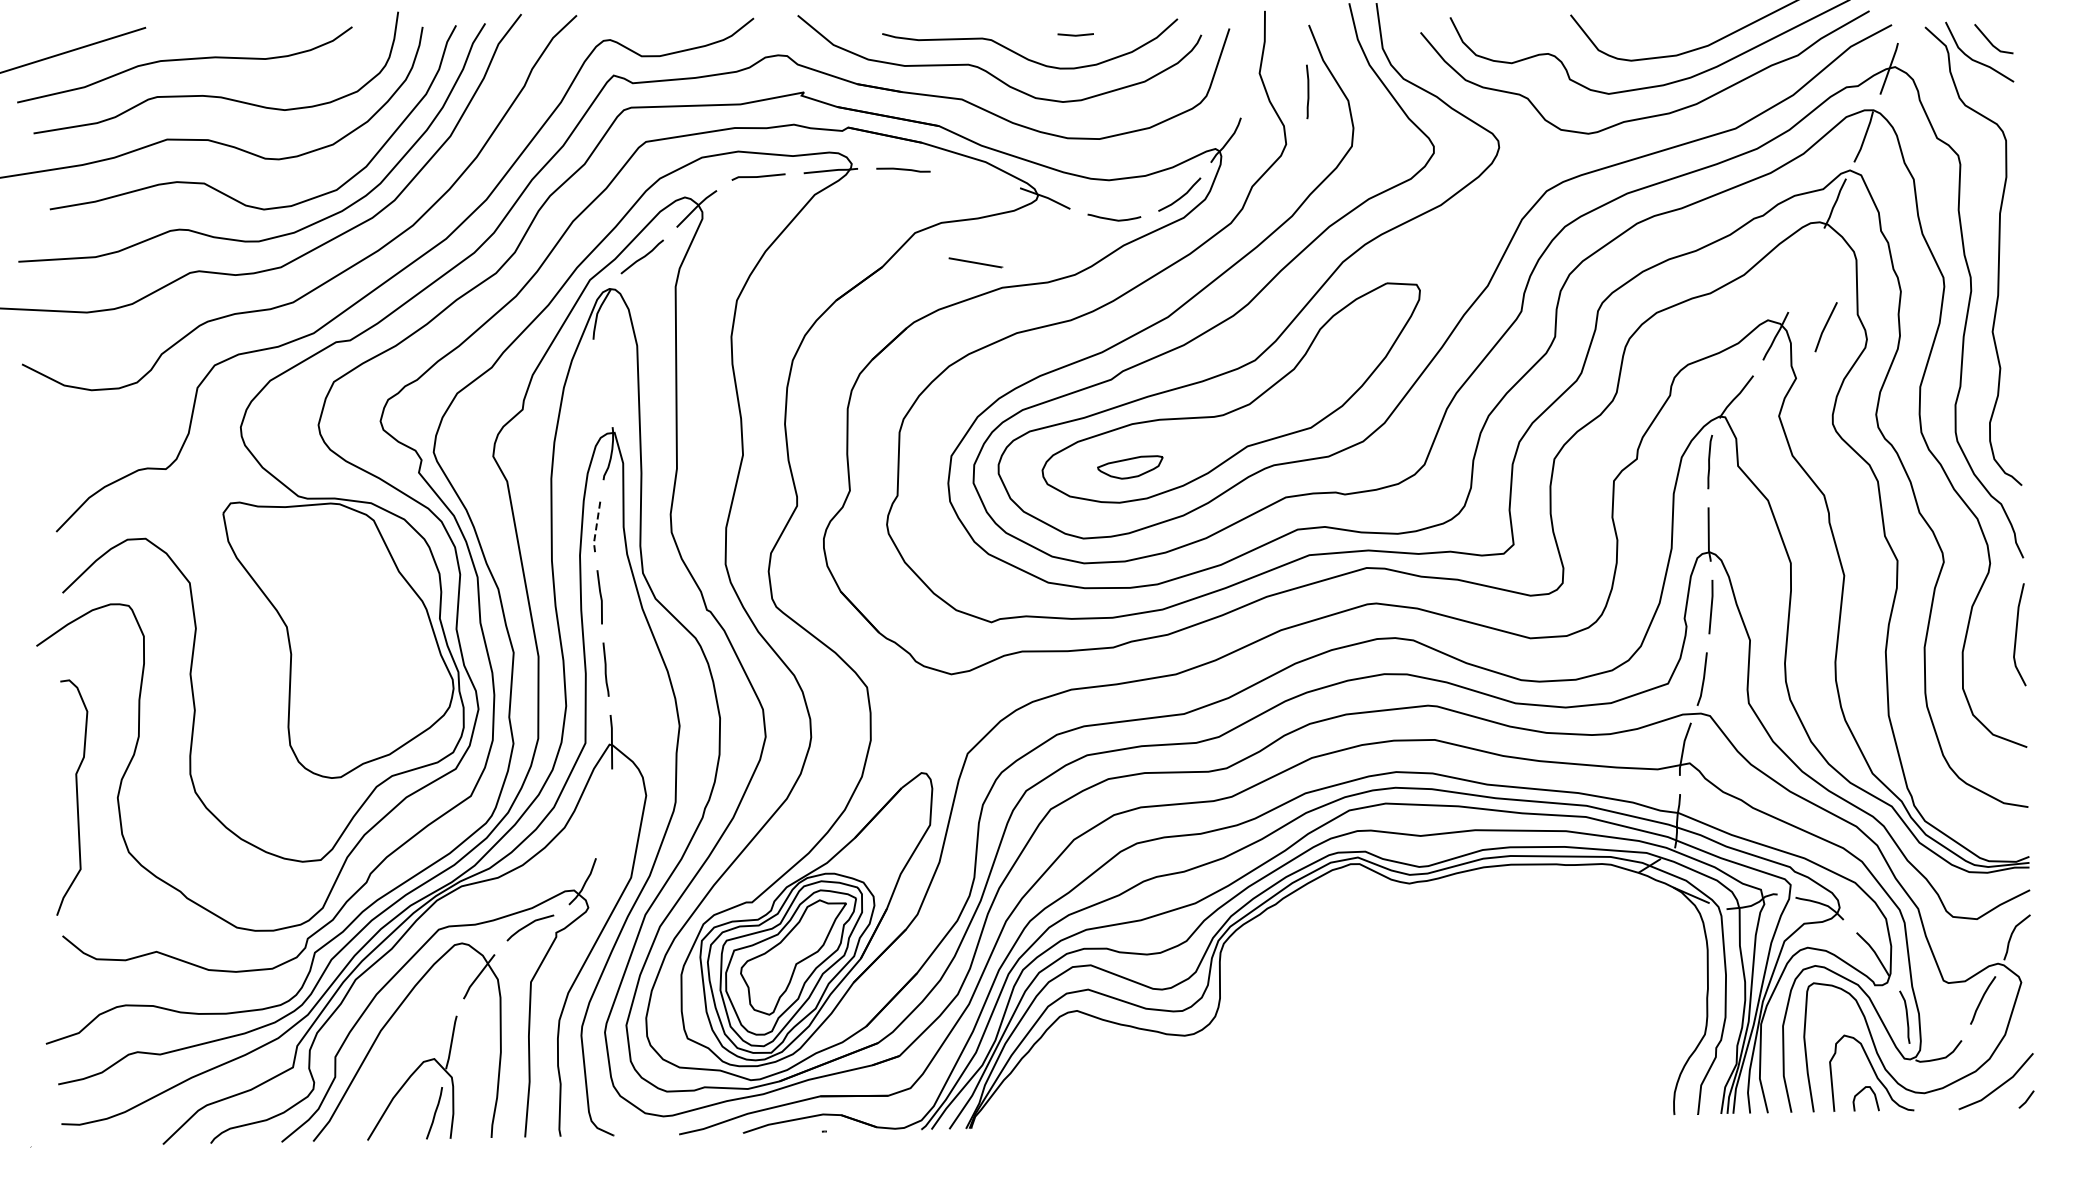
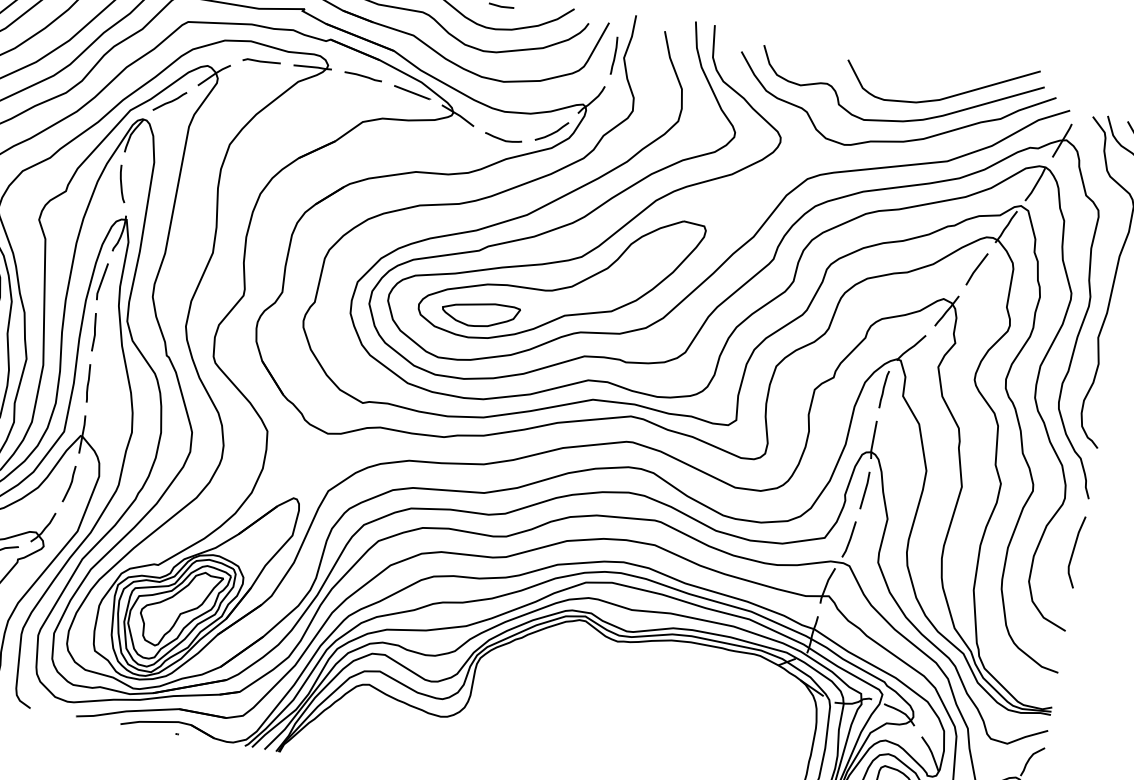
line: (1307, 91) -> (614, 55), moved
line: (975, 262) -> (412, 92), moved
curve: (1825, 327) -> (976, 269), moved
curve: (598, 384) -> (122, 184), added
part: (1130, 467) -> (480, 314), size x1.67
line: (596, 525) -> (101, 281), dashed -> solid
curve: (608, 814) -> (70, 484), added

